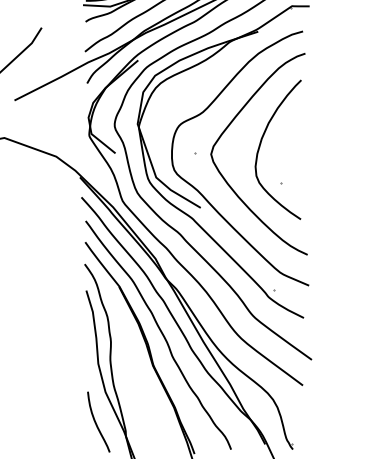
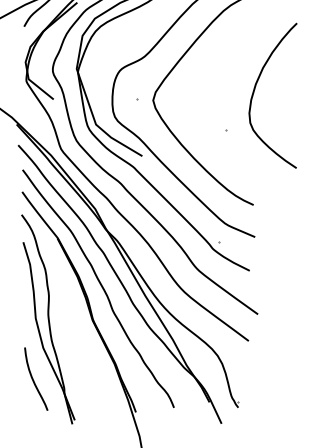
curve: (261, 143) -> (255, 89), moved

